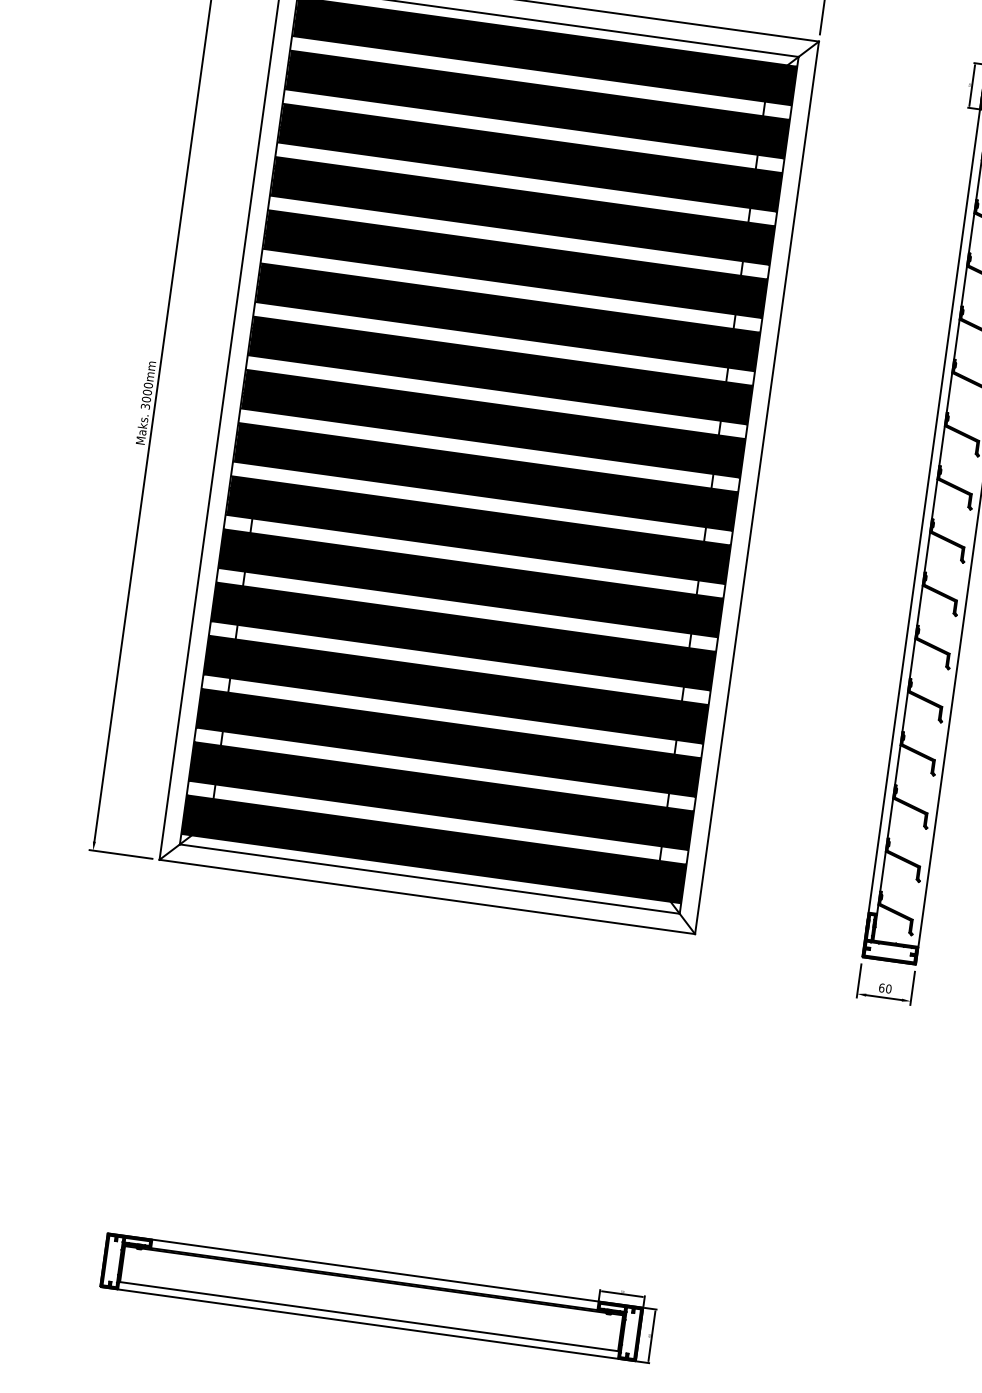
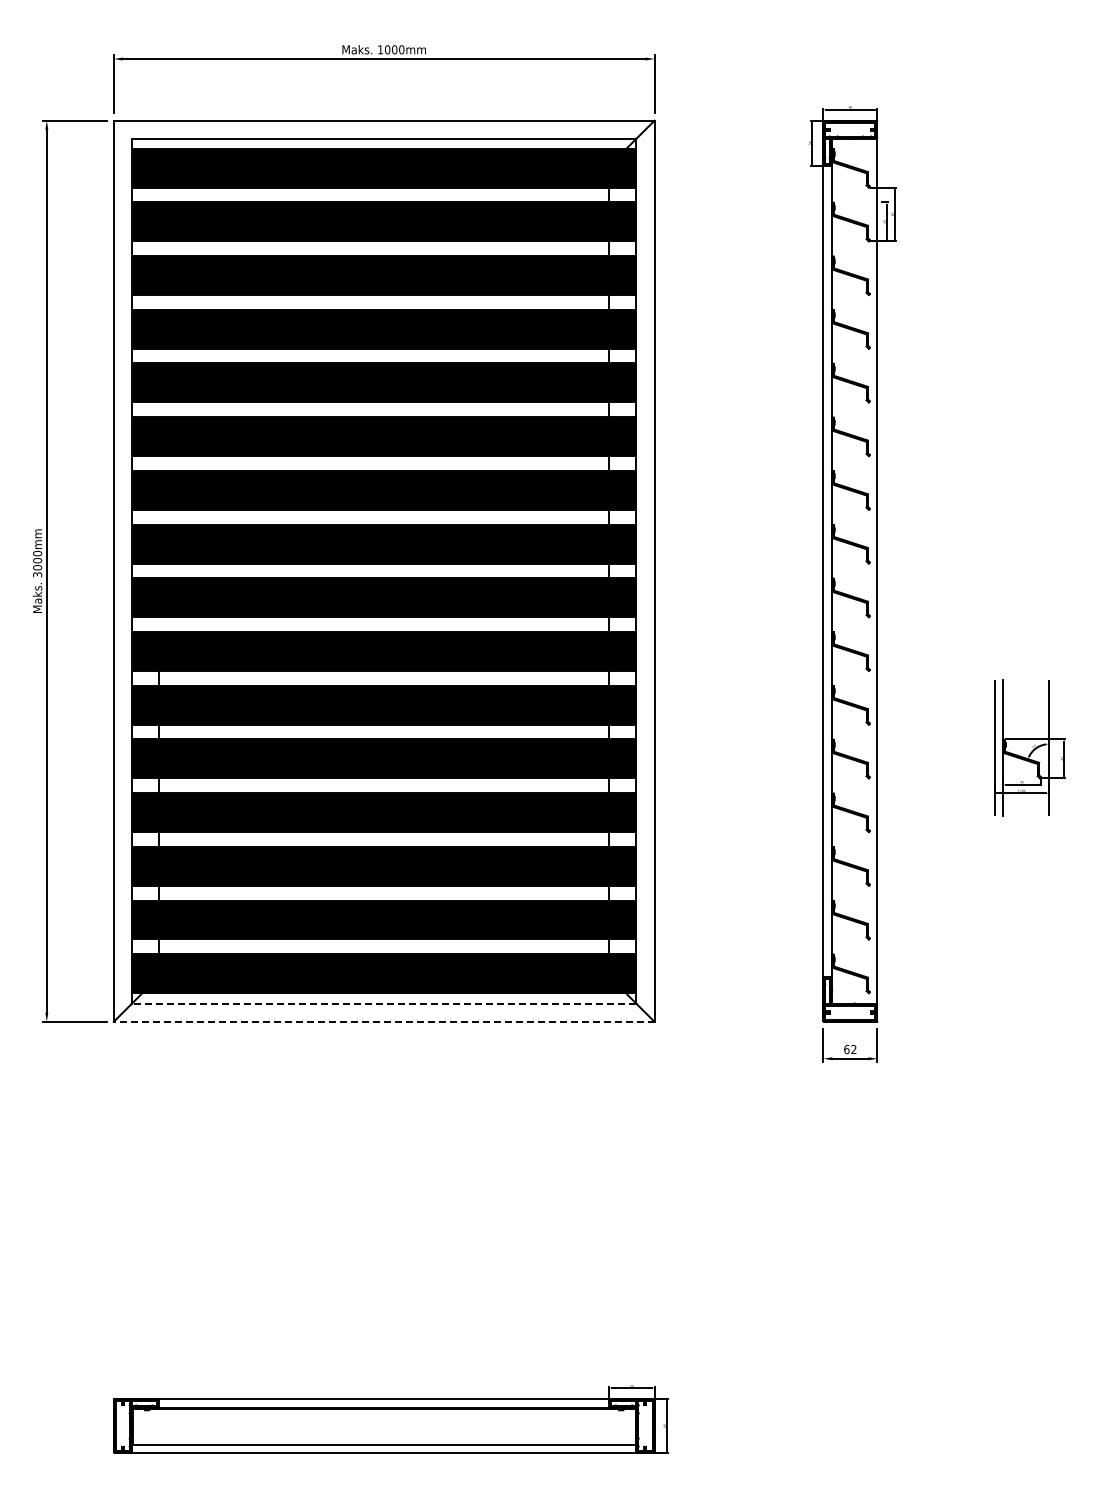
line: (429, 878) -> (383, 1003), solid -> dashed
line: (426, 896) -> (383, 1021), solid -> dashed
text: (888, 988) -> (853, 1049), 60 -> 62

